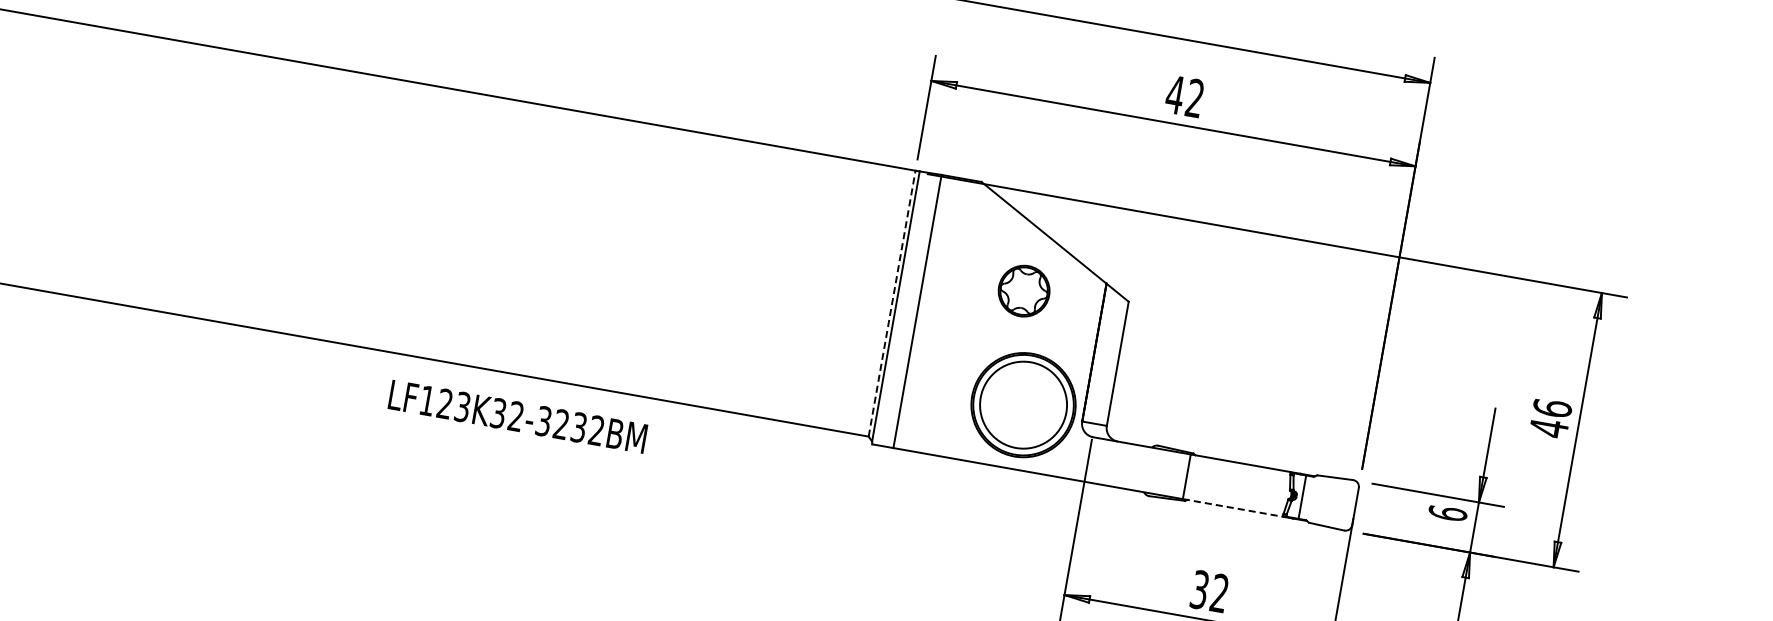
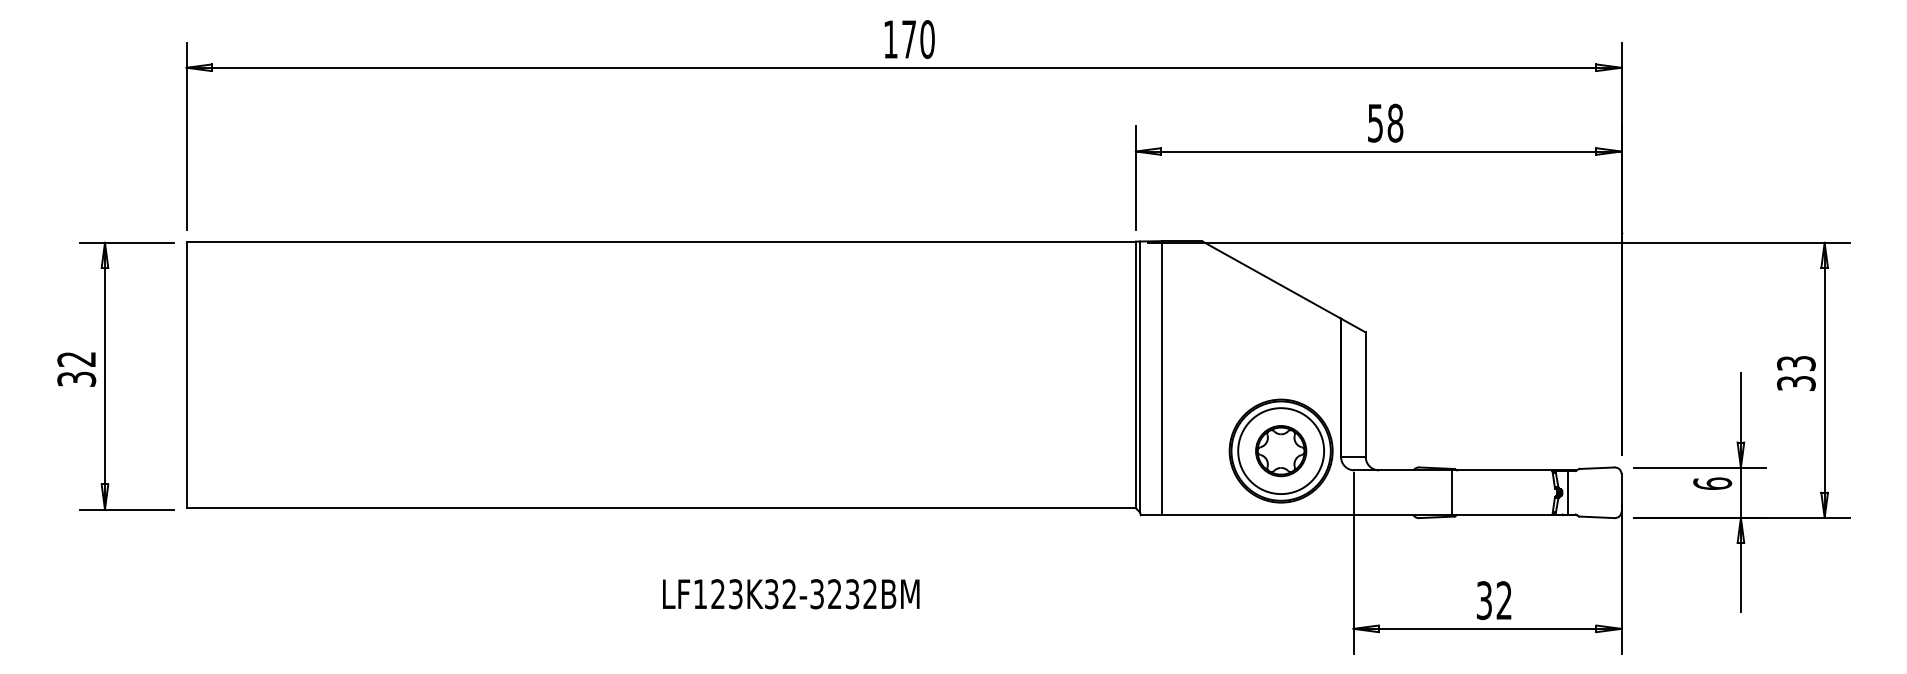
text: (1185, 95) -> (1385, 122), 42 -> 58
part: (1024, 291) -> (1281, 451), moved
line: (891, 303) -> (1135, 374), dashed -> solid
text: (518, 417) -> (791, 594), moved
text: (1550, 418) -> (1796, 373), 46 -> 33
line: (1232, 508) -> (1502, 515), dashed -> solid

